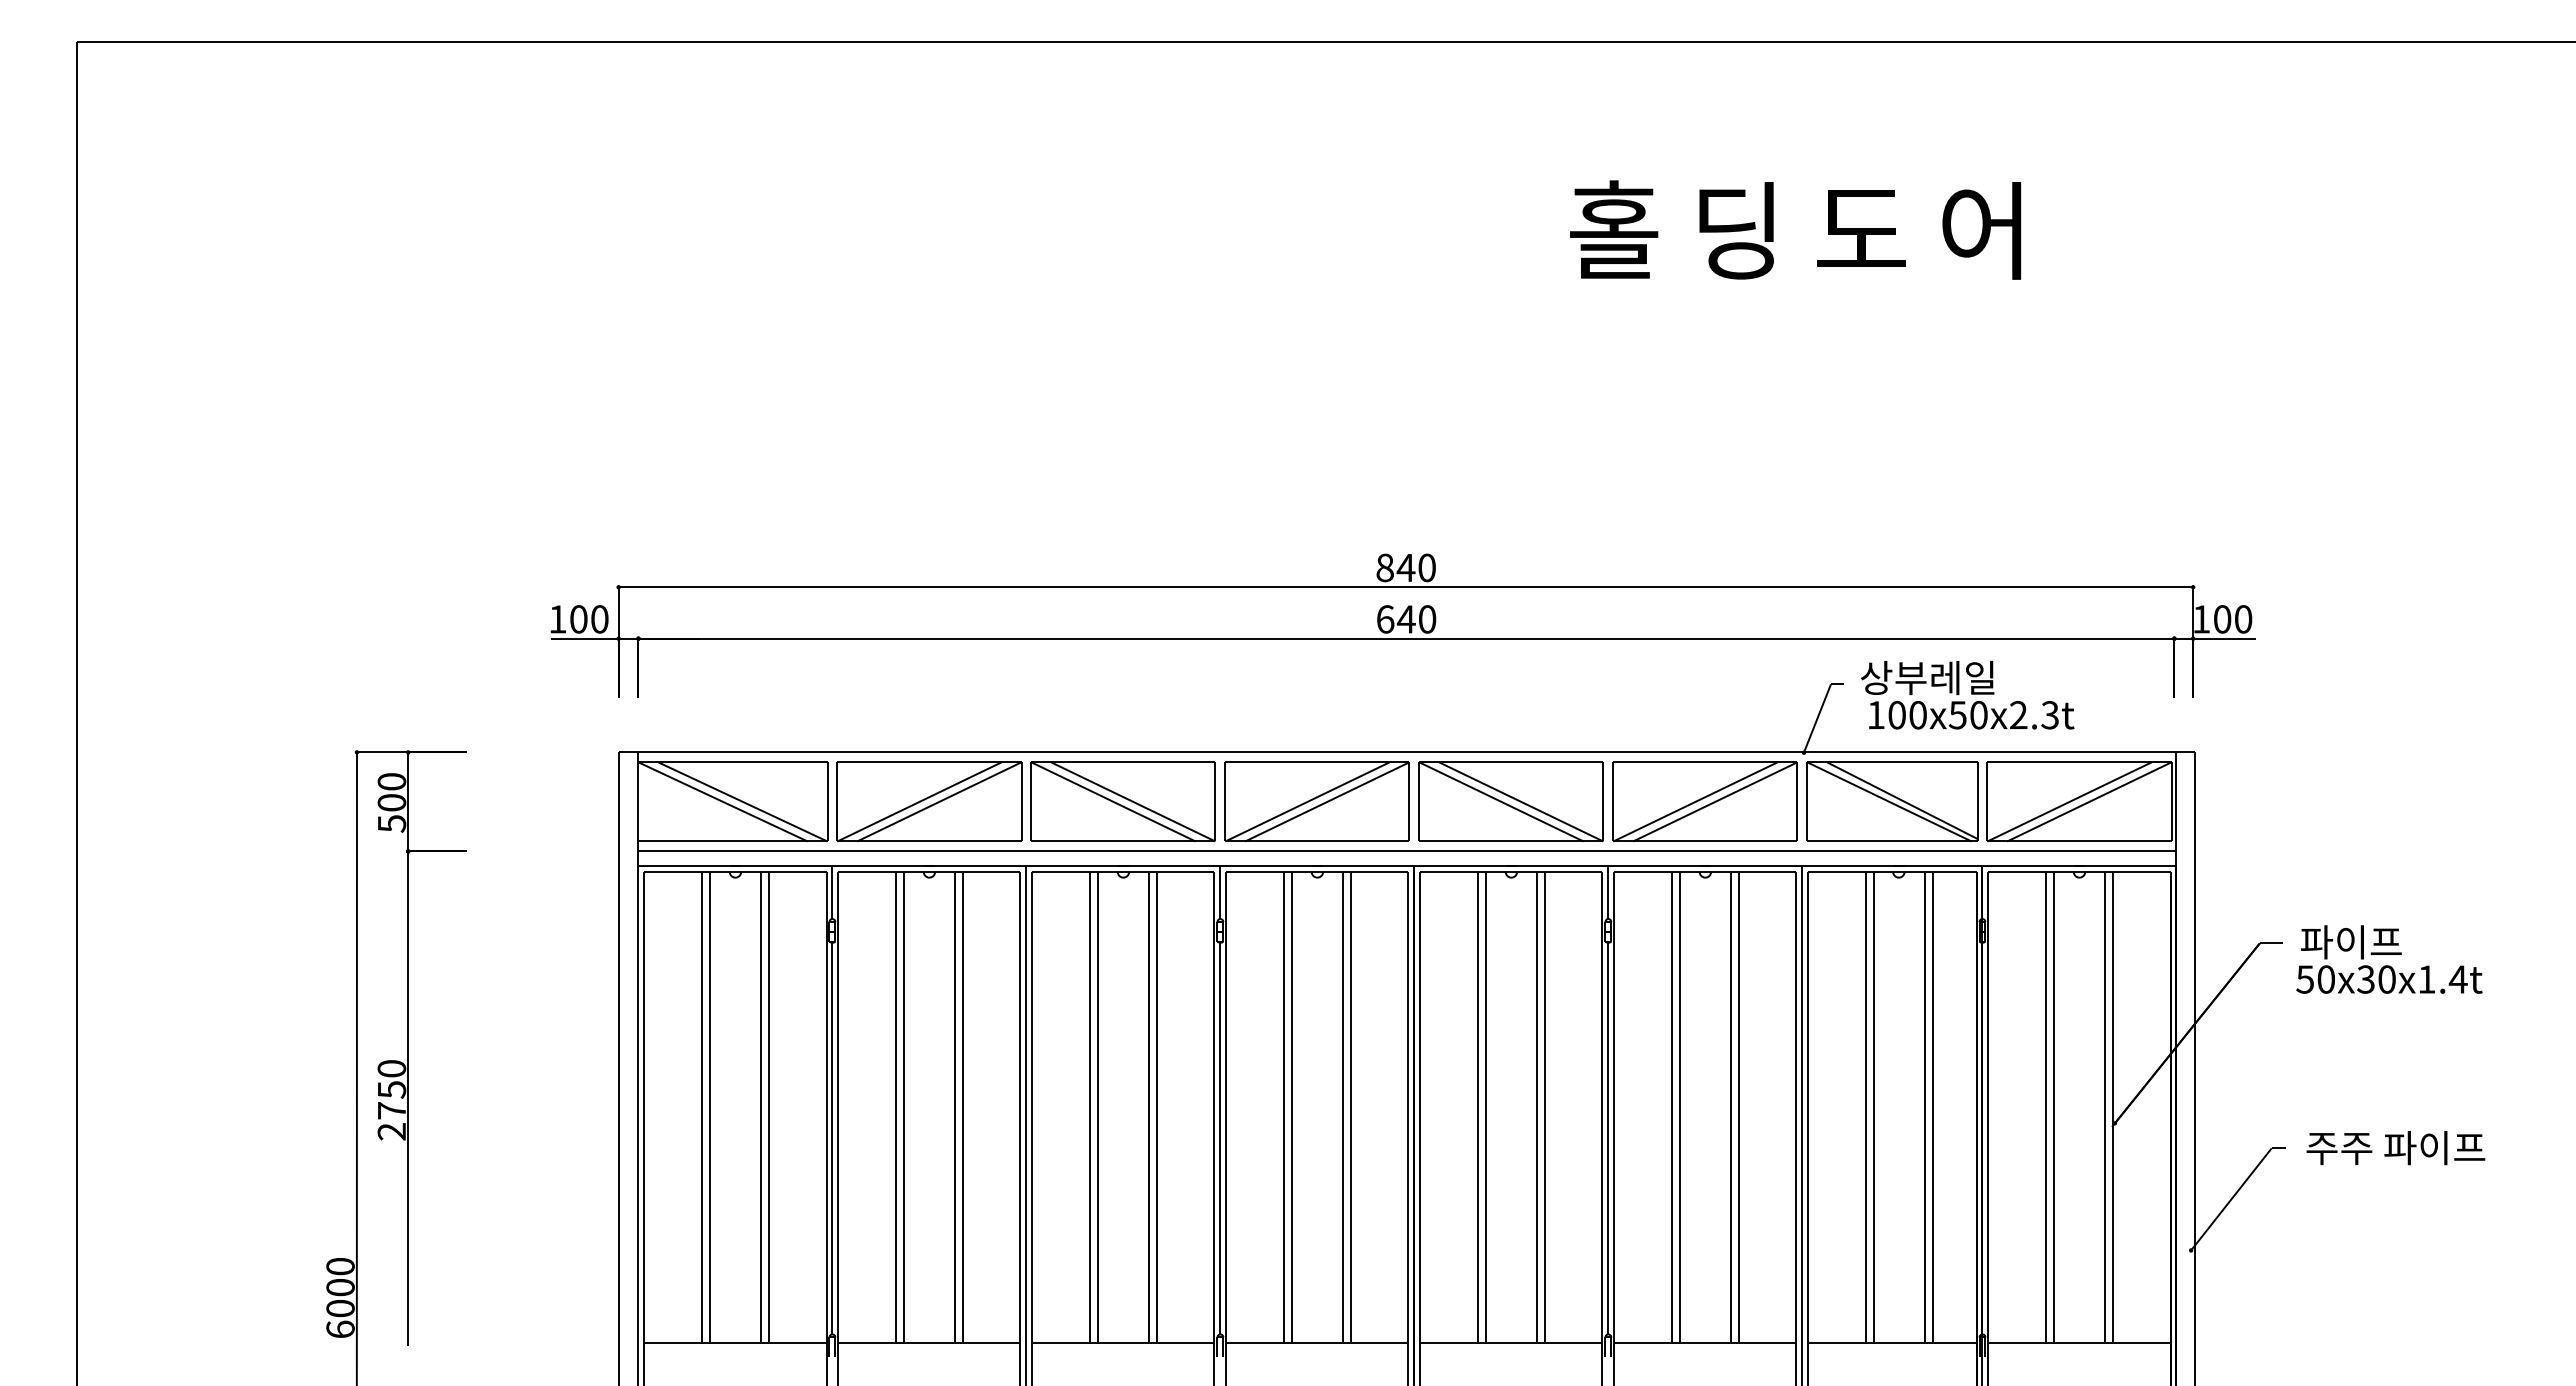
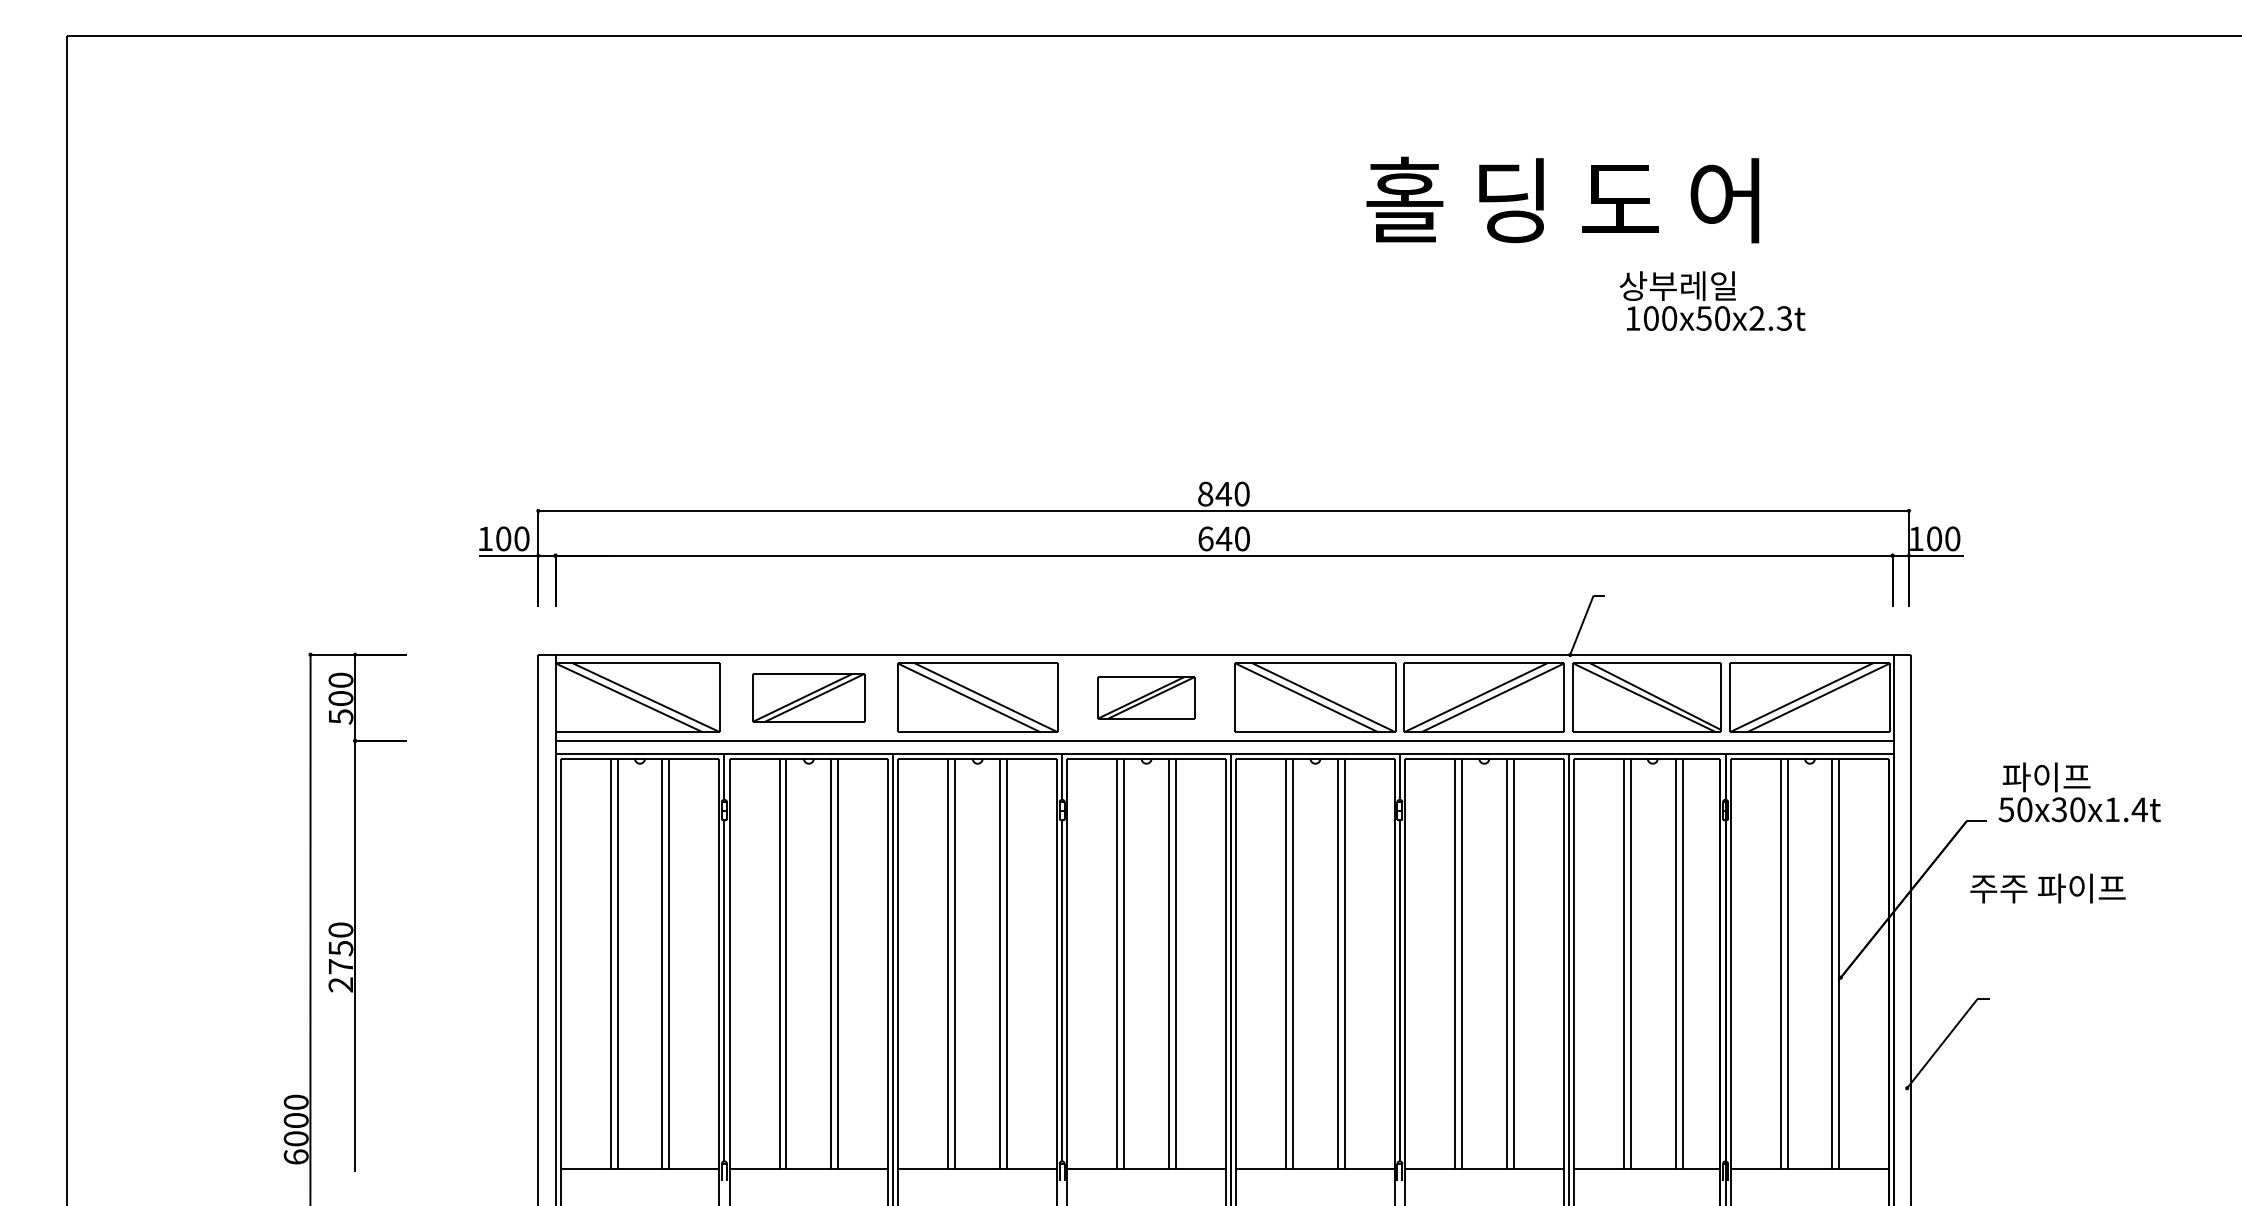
text: (1967, 695) -> (1712, 301), moved
part: (929, 801) -> (808, 697), size x0.7
part: (1316, 801) -> (1145, 697), size x0.6
text: (2389, 959) -> (2079, 792), moved
text: (2395, 1148) -> (2047, 888), moved

